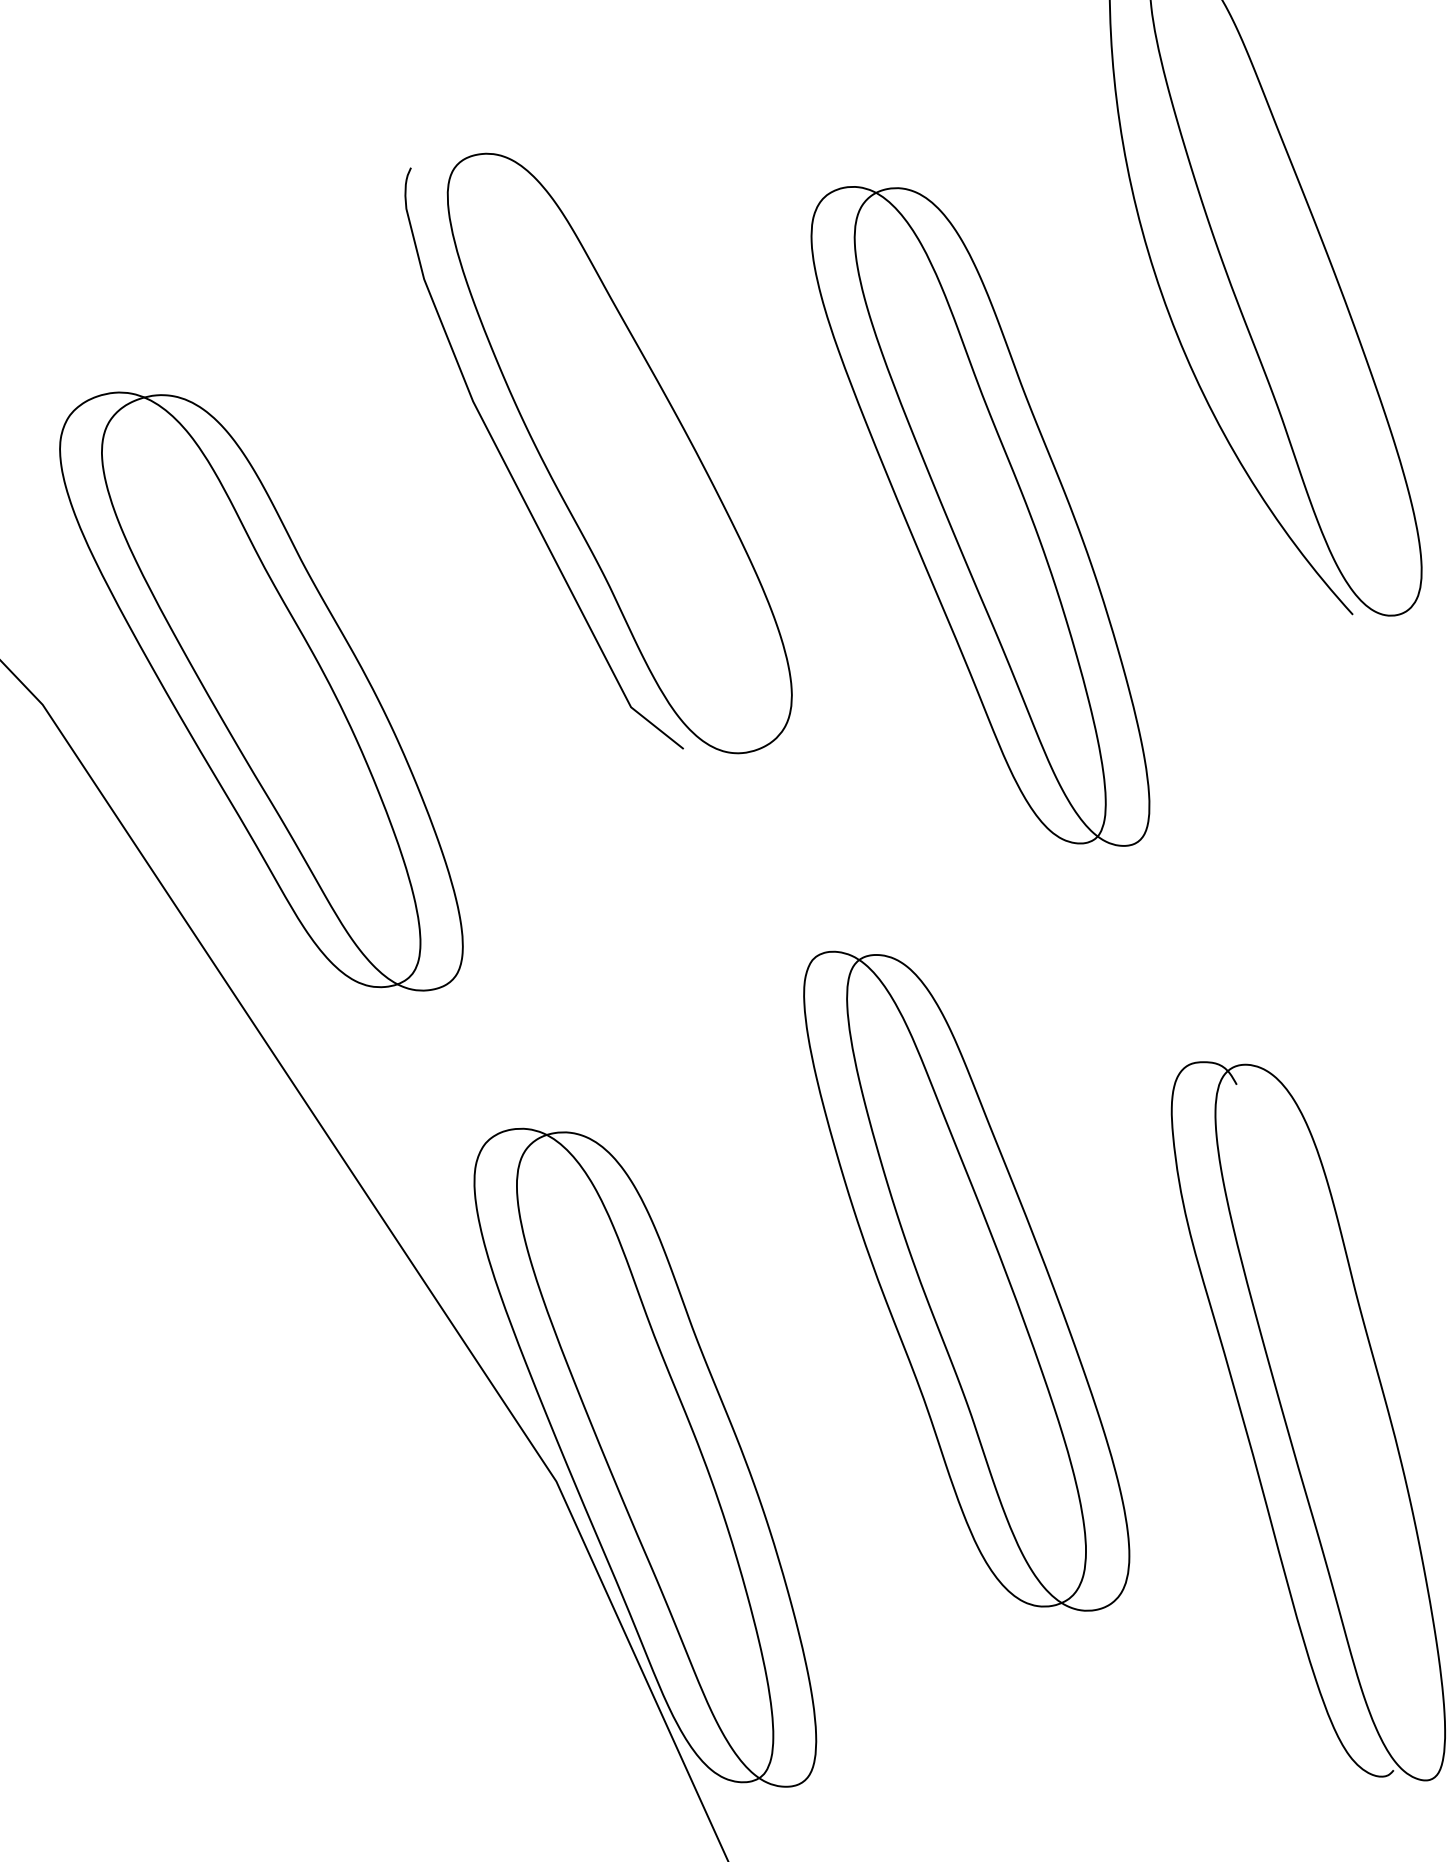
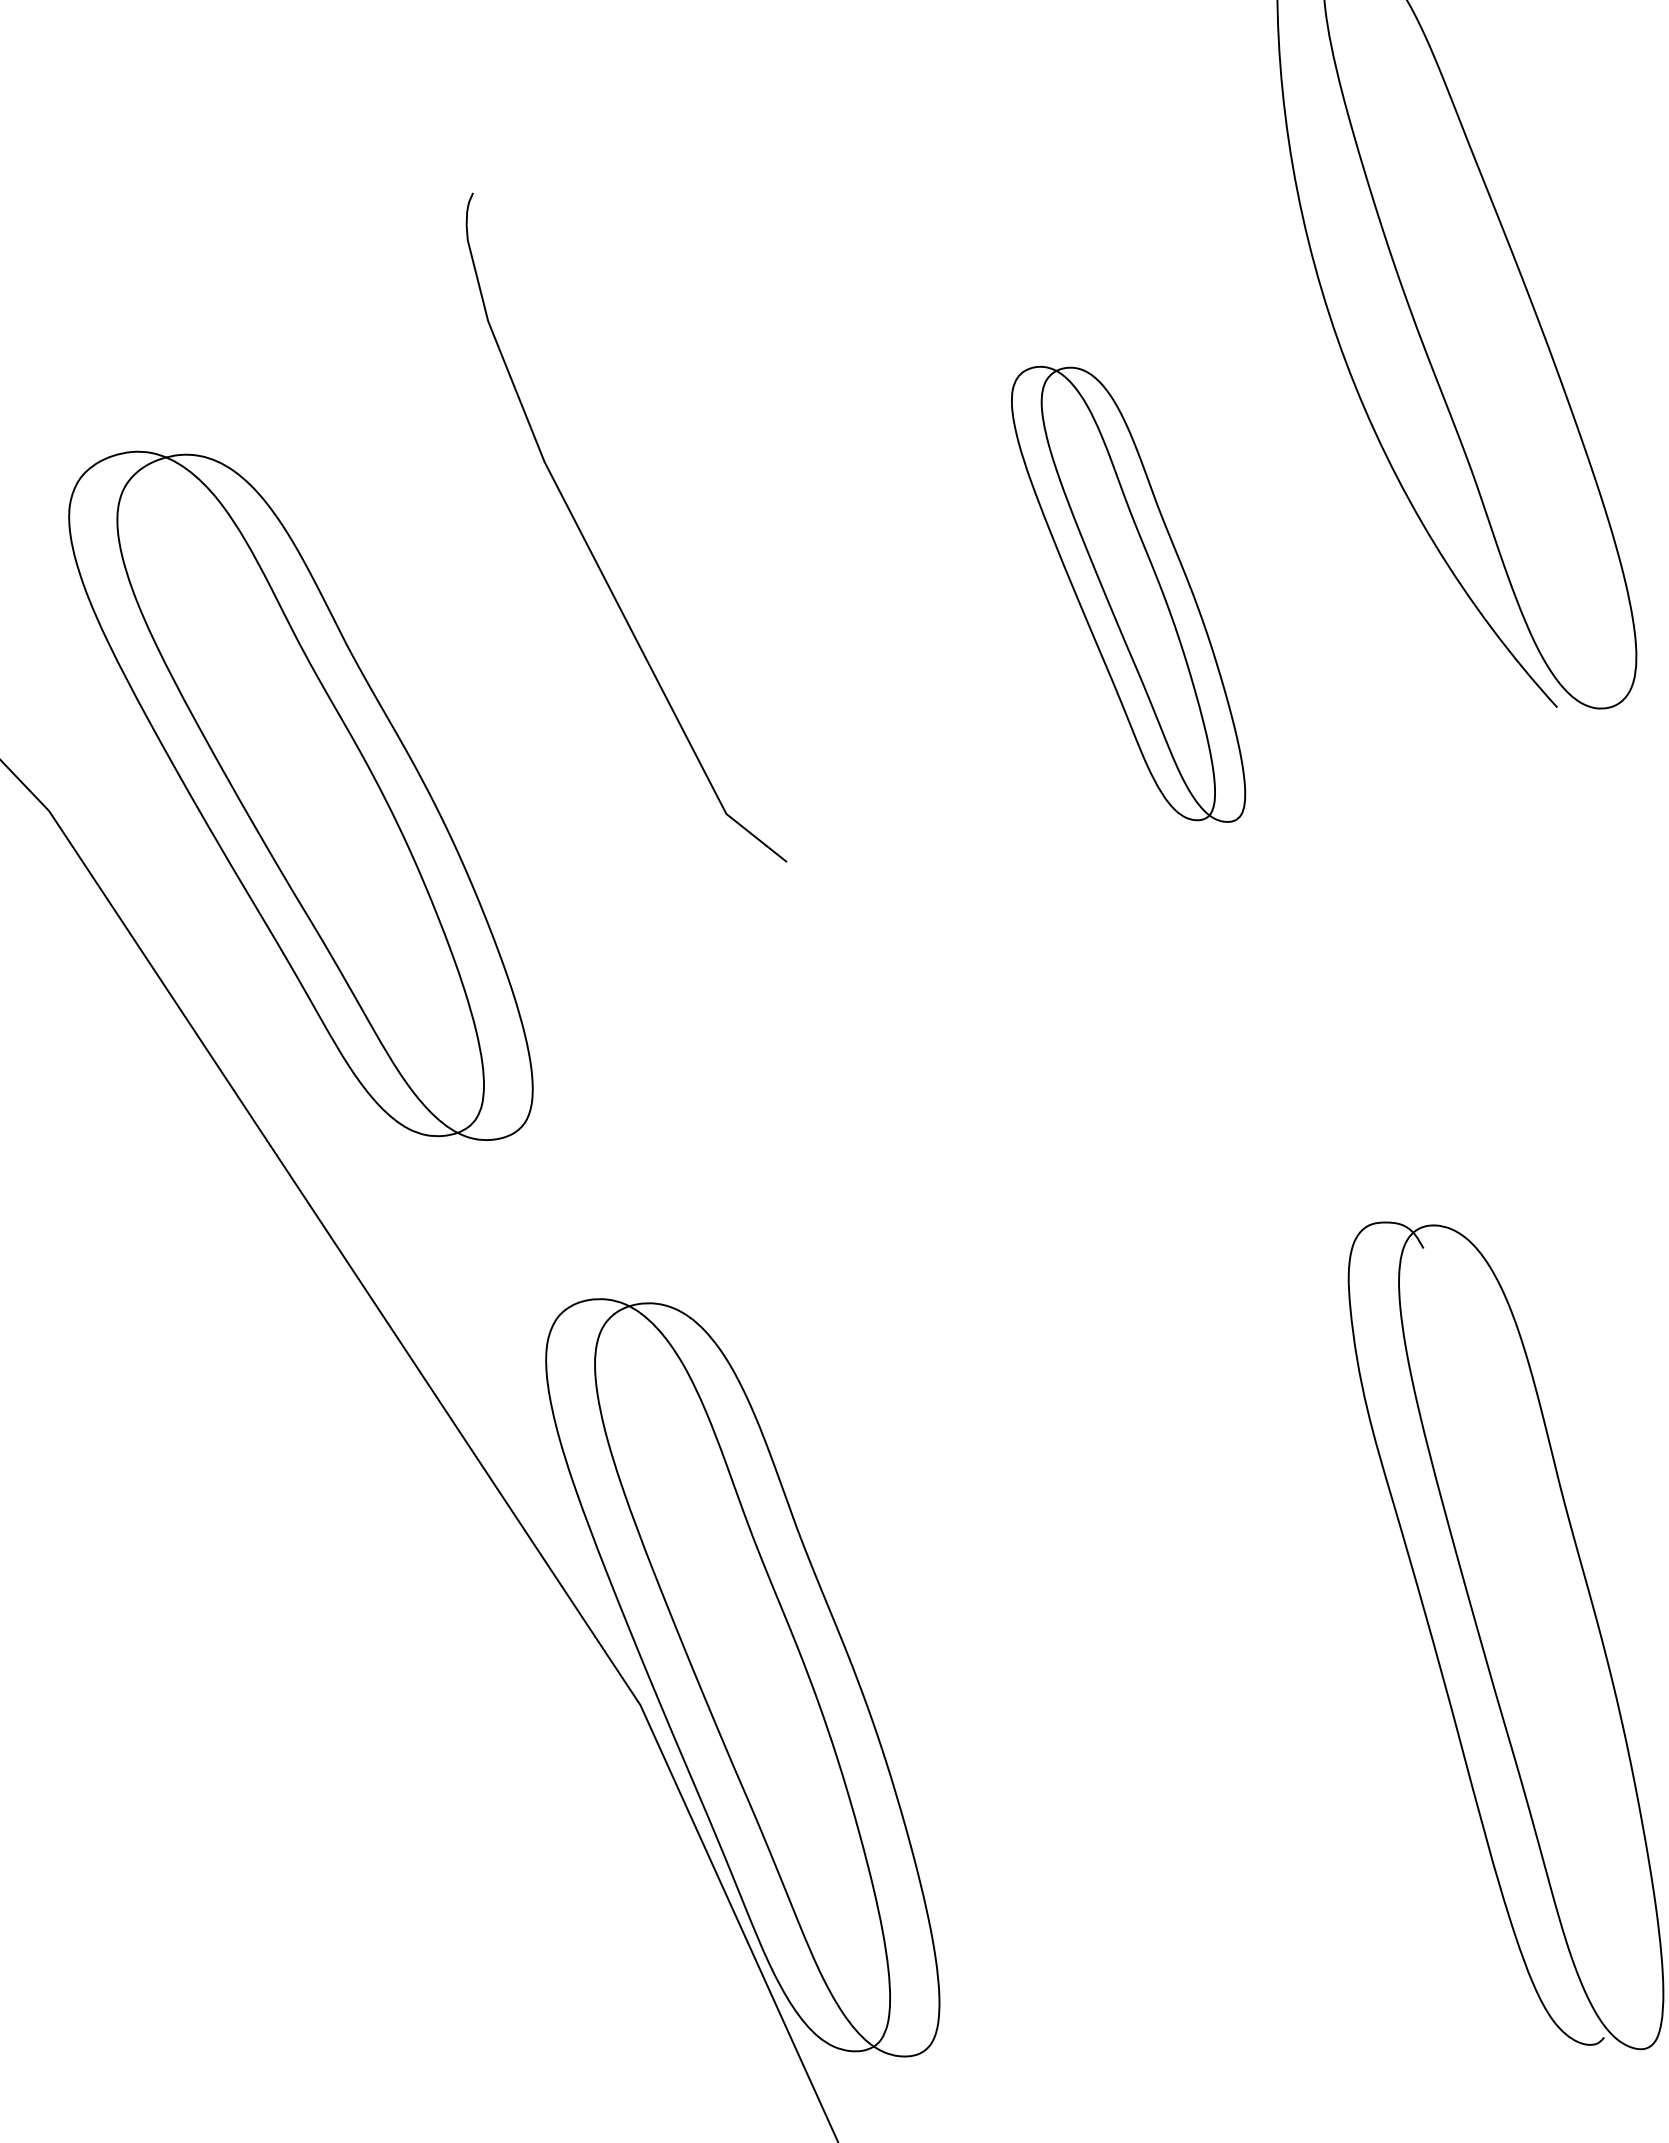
part: (619, 453) -> (713, 521), removed
part: (980, 516) -> (1128, 594), size x0.6
part: (966, 1281) -> (1112, 1474), removed

